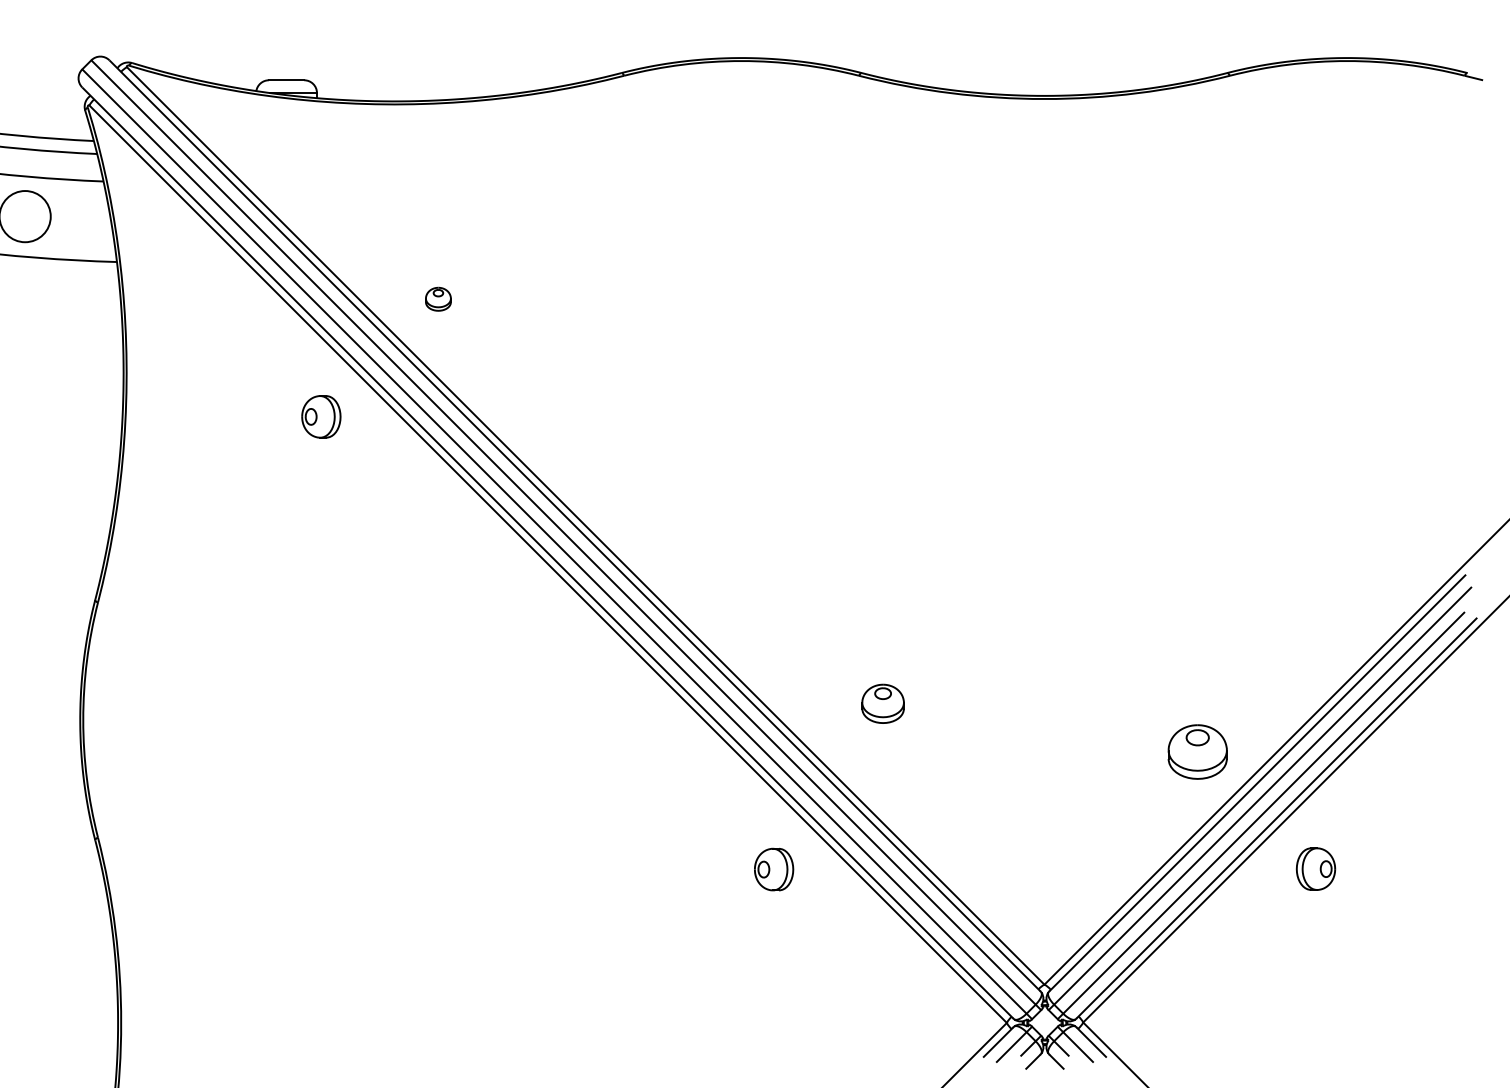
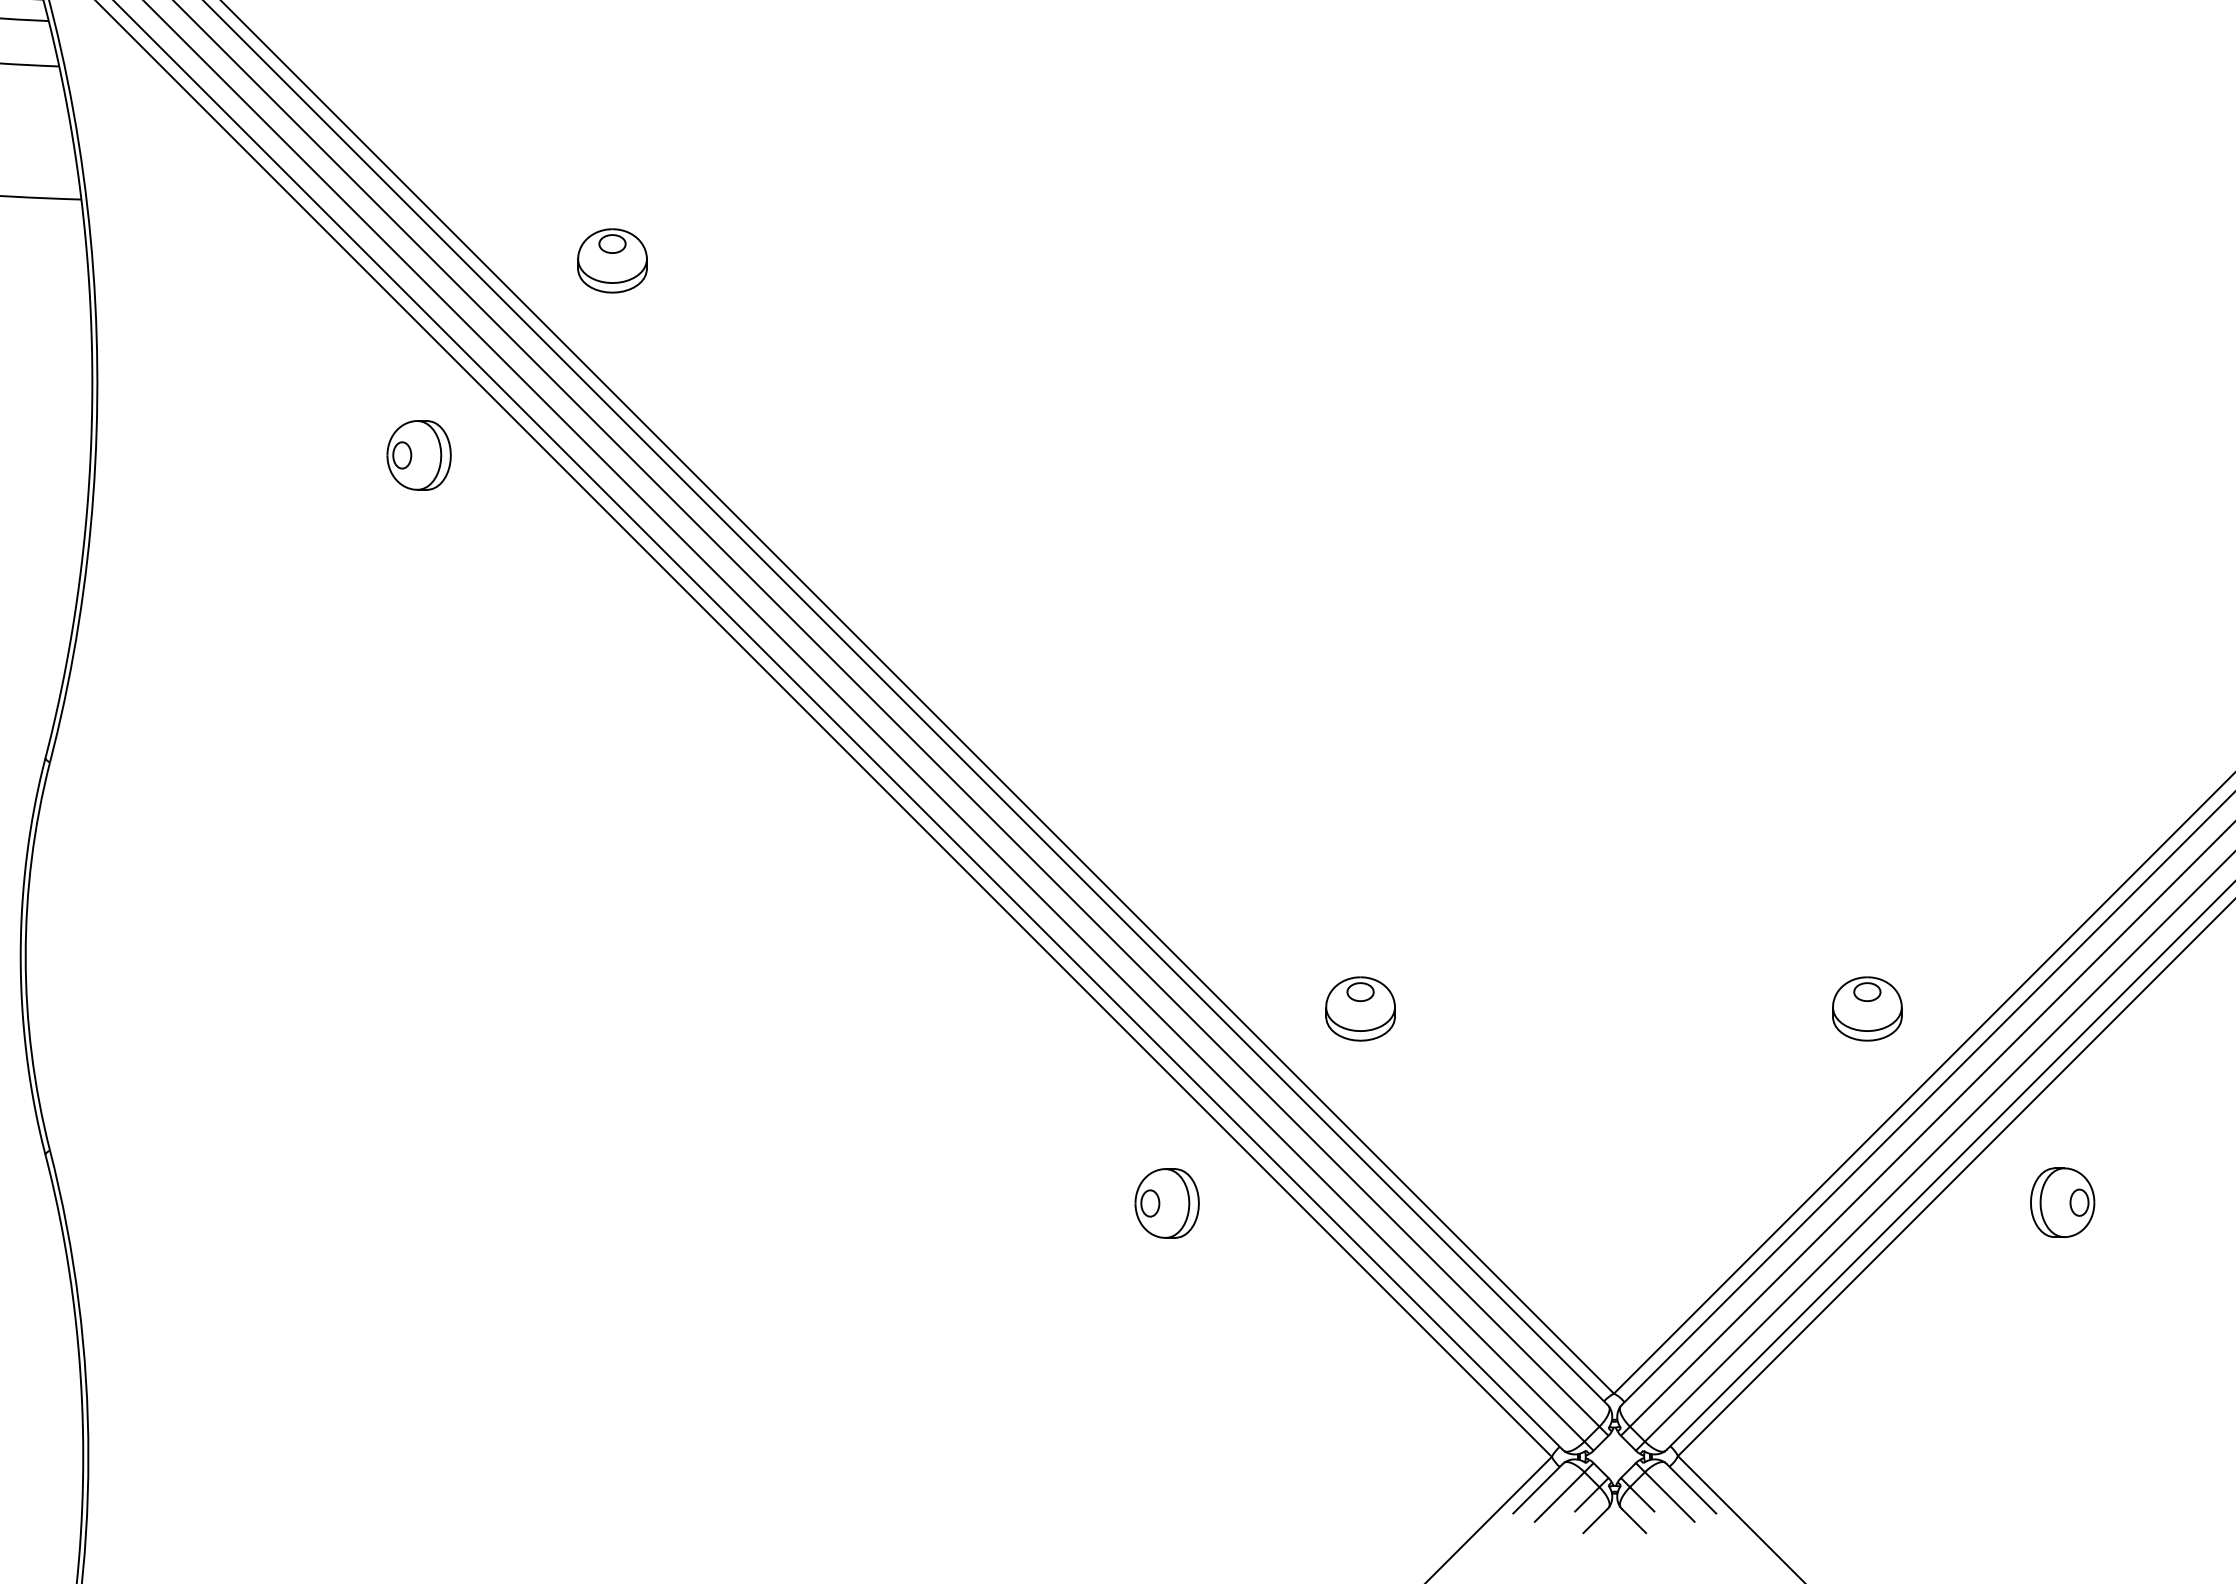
part: (438, 299) -> (612, 261), size x1.67
part: (882, 703) -> (1359, 1008), moved
part: (1197, 751) -> (1866, 1008), size x0.71

